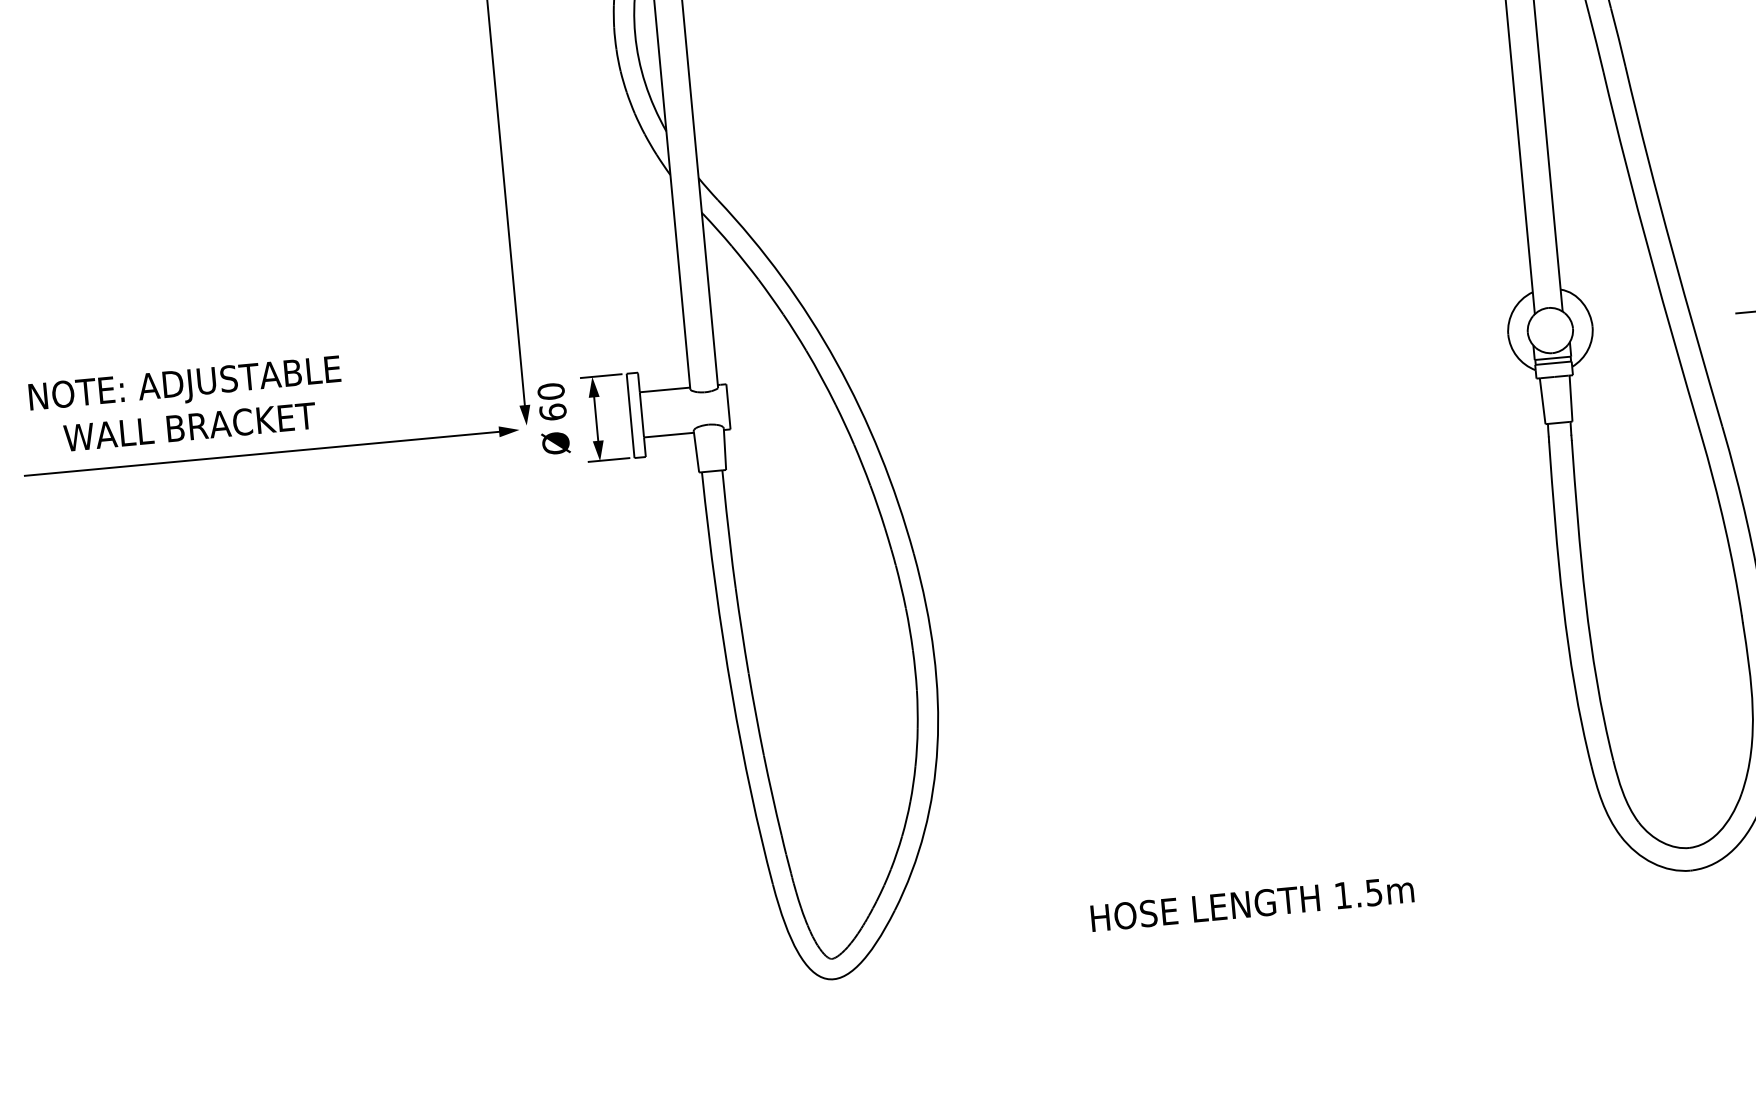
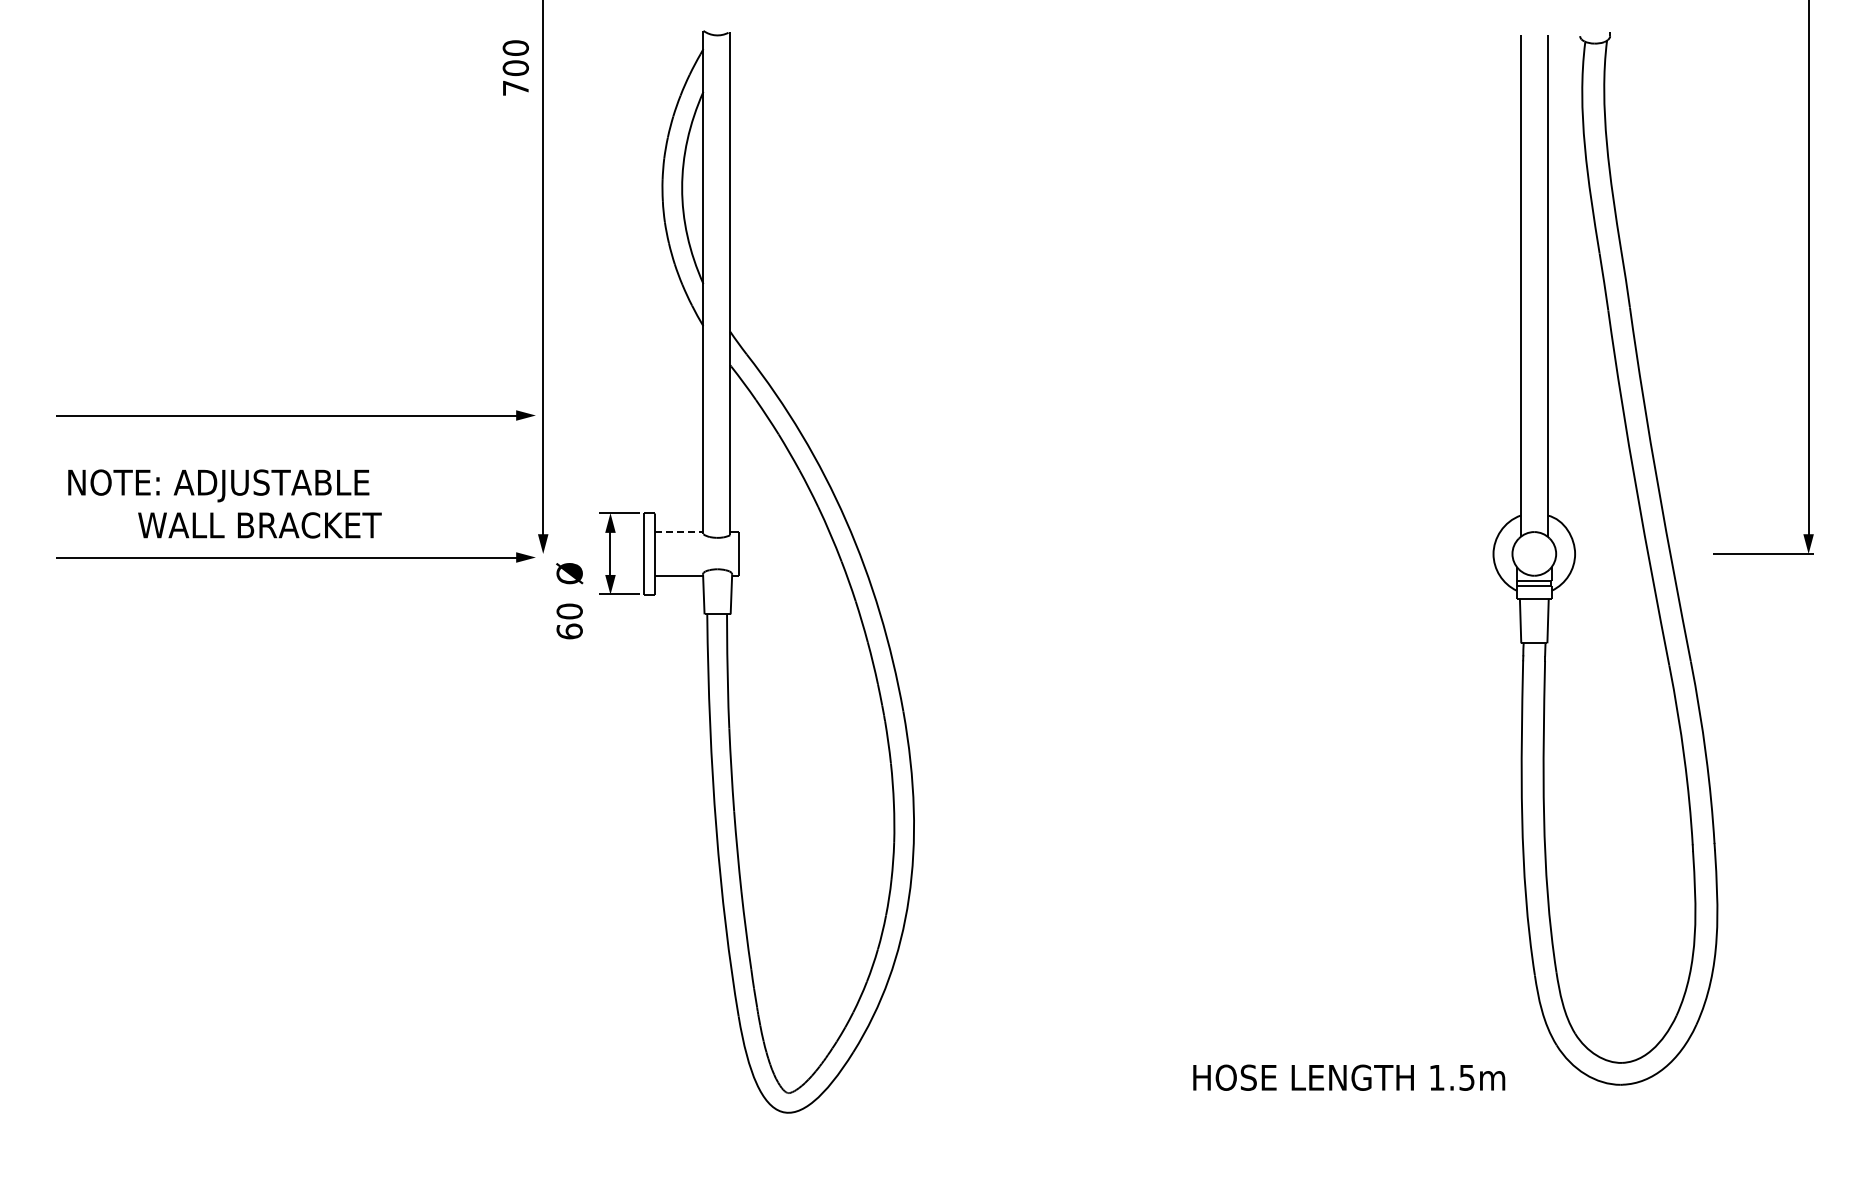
part: (257, 306) -> (295, 415), added
line: (664, 390) -> (678, 532), solid -> dashed
text: (551, 401) -> (569, 621), moved
text: (189, 427) -> (259, 525), moved
text: (1252, 903) -> (1349, 1077), moved

